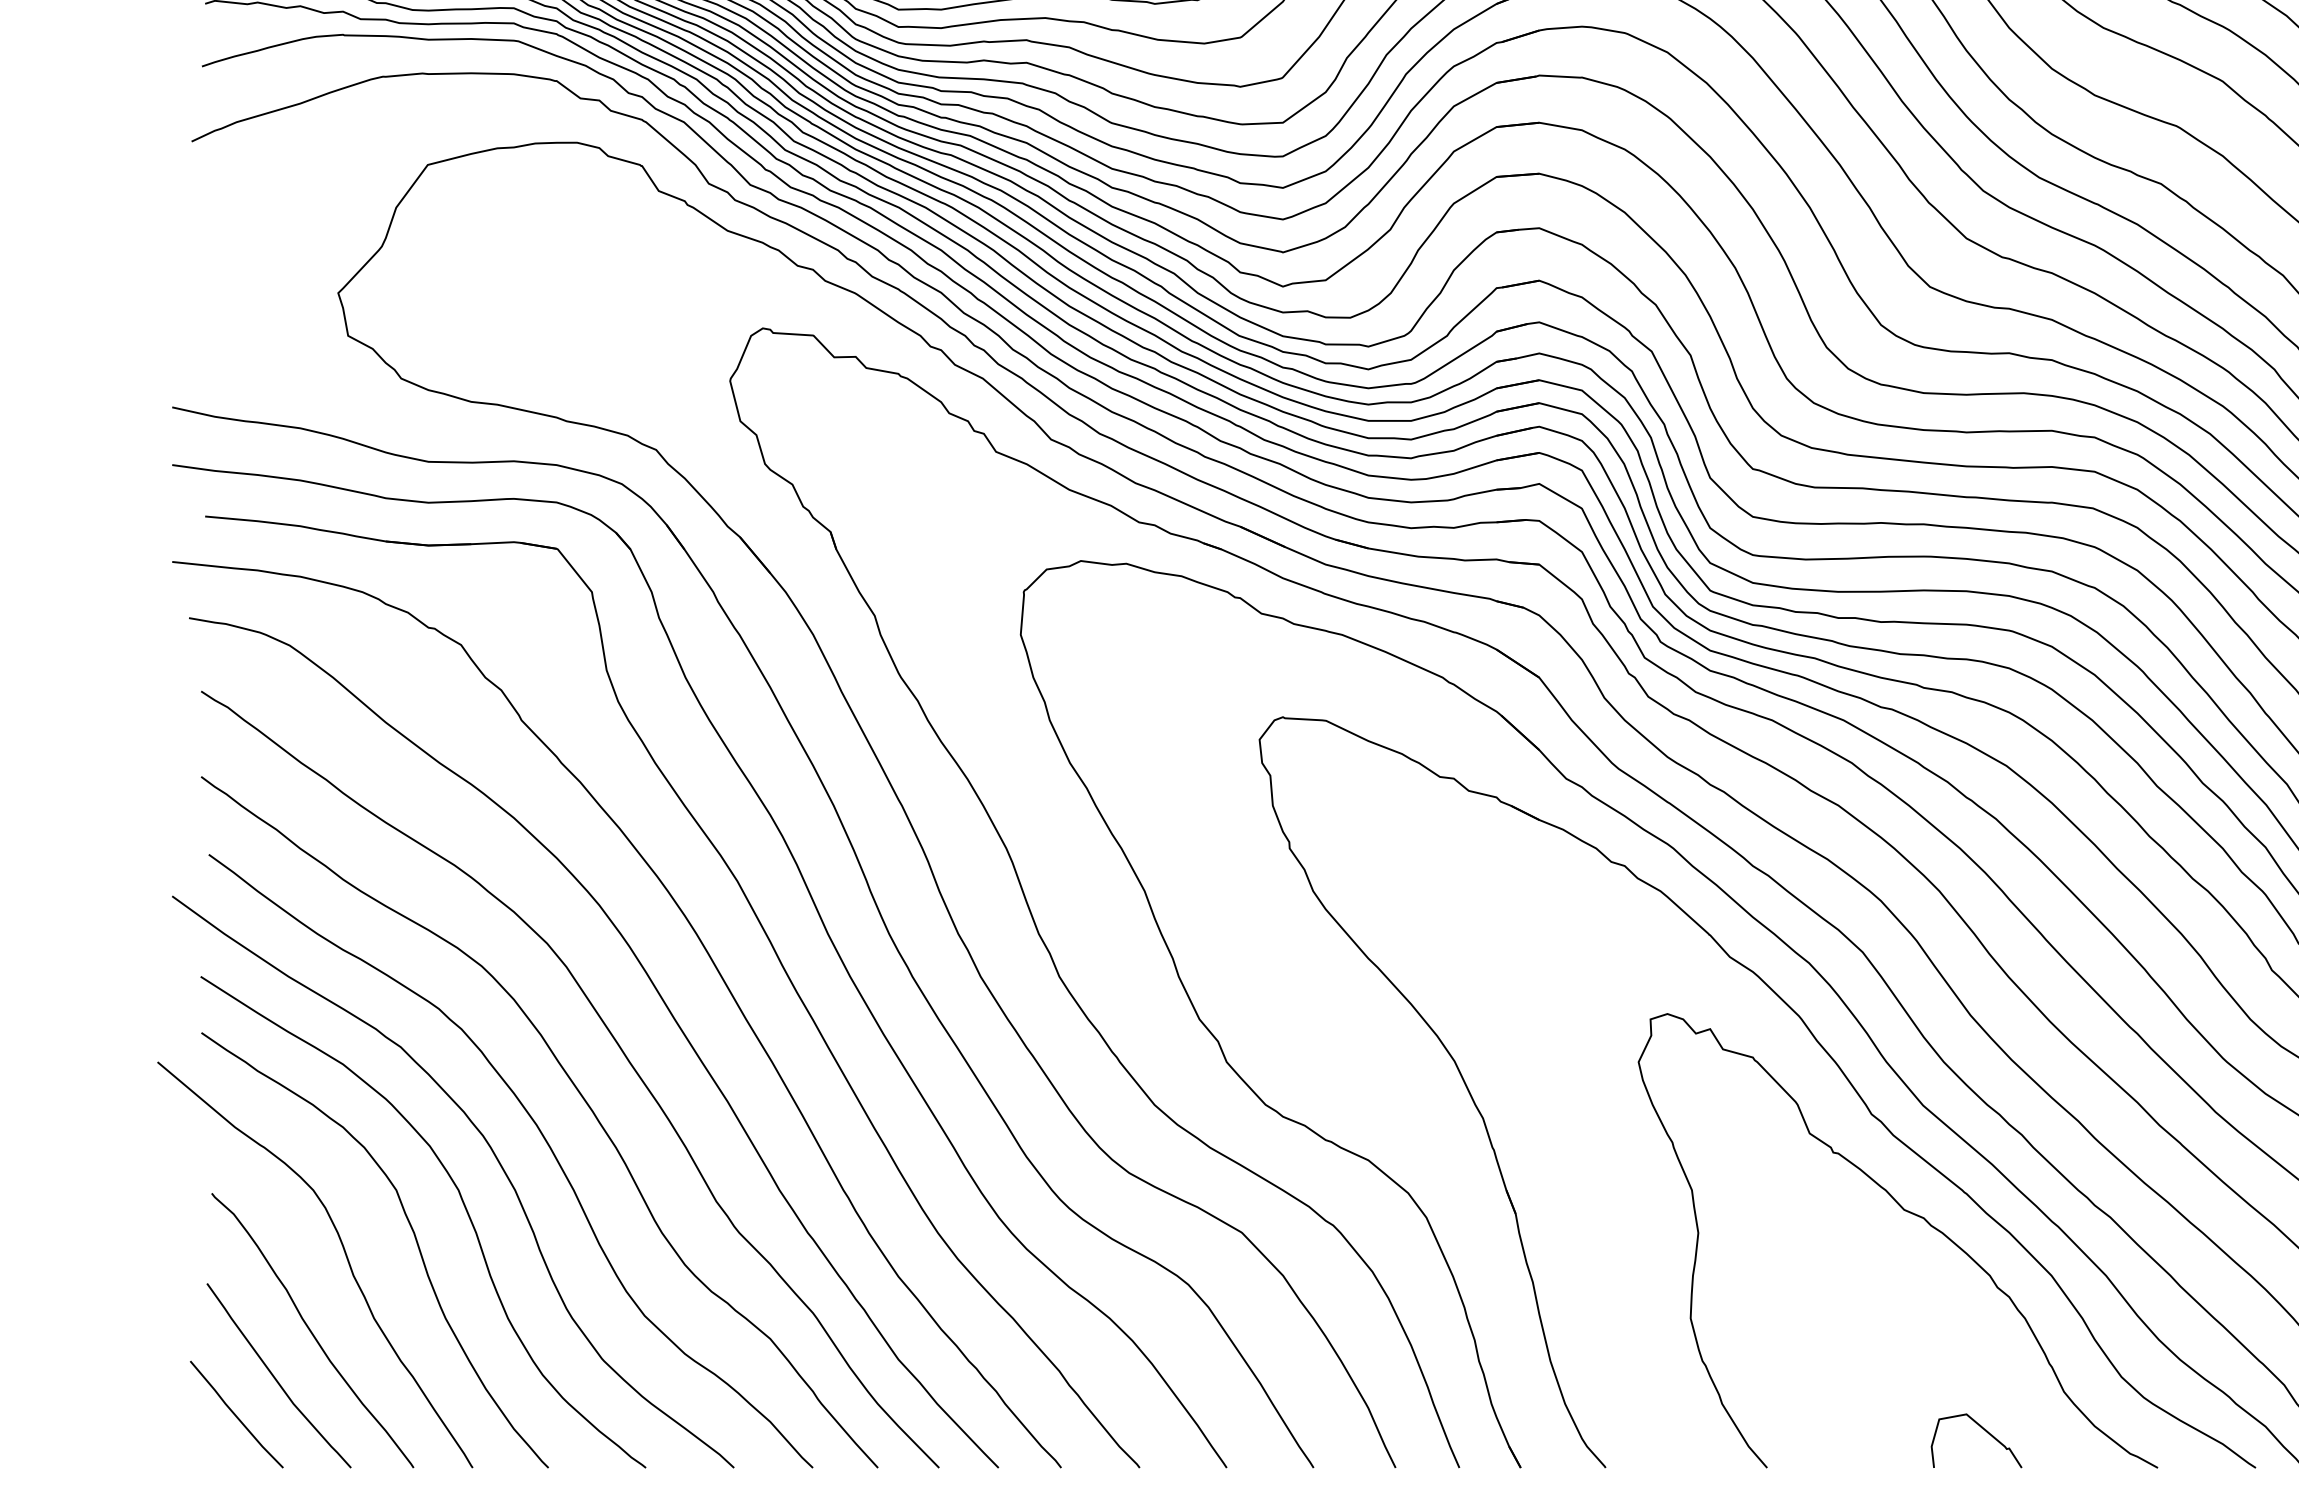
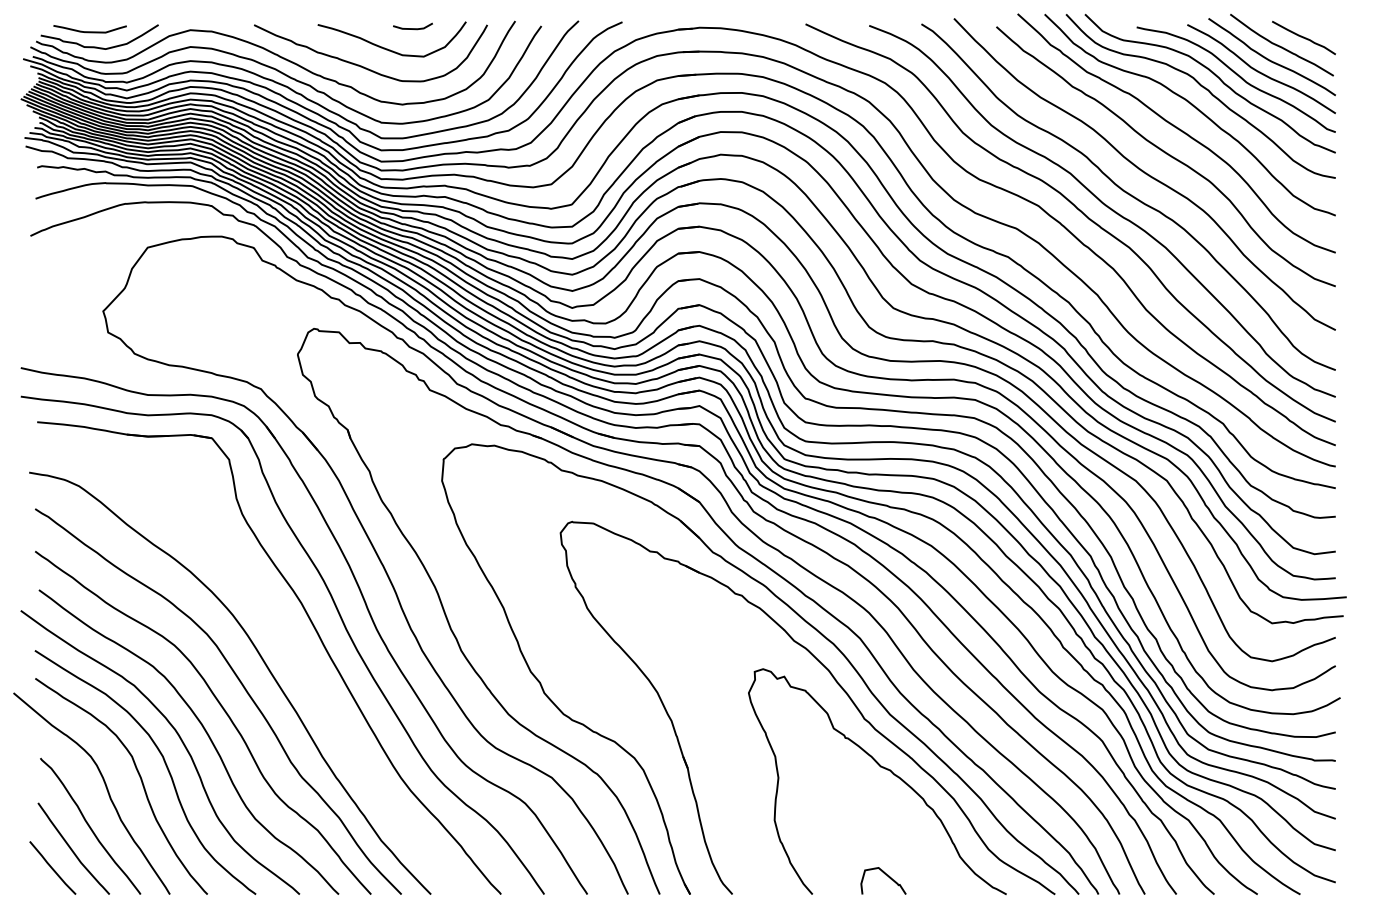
curve: (711, 964) -> (288, 644), removed
curve: (1984, 1431) -> (887, 876), moved

